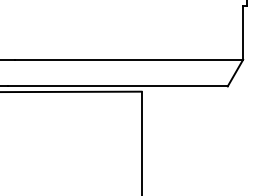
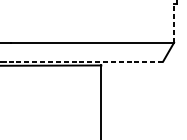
line: (243, 33) -> (174, 23), solid -> dashed
line: (117, 86) -> (84, 61), solid -> dashed

